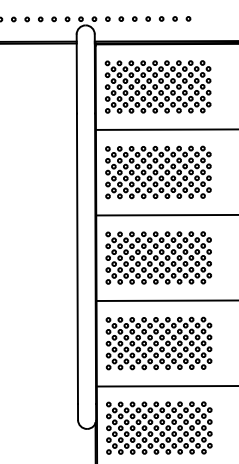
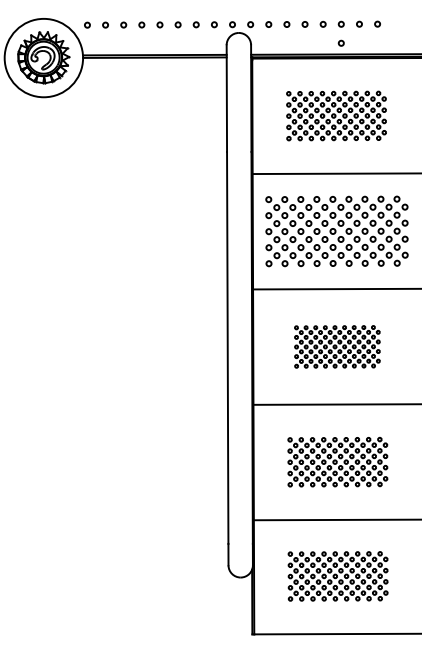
circle: (161, 32) -> (340, 42), added
part: (158, 86) -> (336, 115), size x0.7
part: (158, 257) -> (337, 346), size x0.6
part: (158, 342) -> (337, 461), size x0.7
part: (158, 428) -> (337, 576), size x0.7

